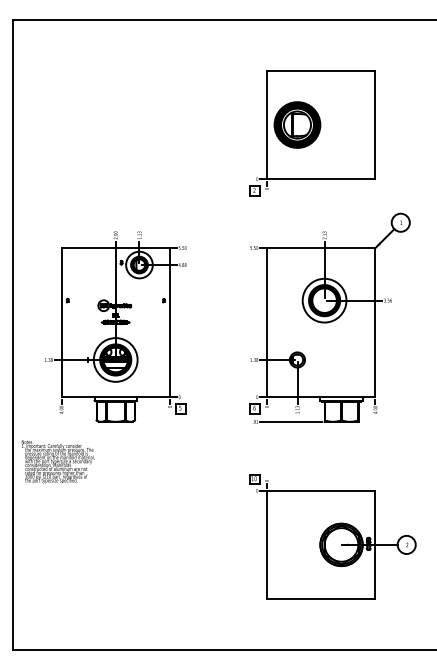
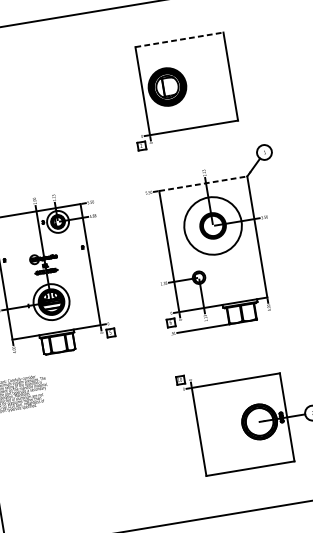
line: (321, 70) -> (179, 39), solid -> dashed
line: (321, 248) -> (203, 184), solid -> dashed
circle: (324, 300) -> (213, 225), size x1.6

